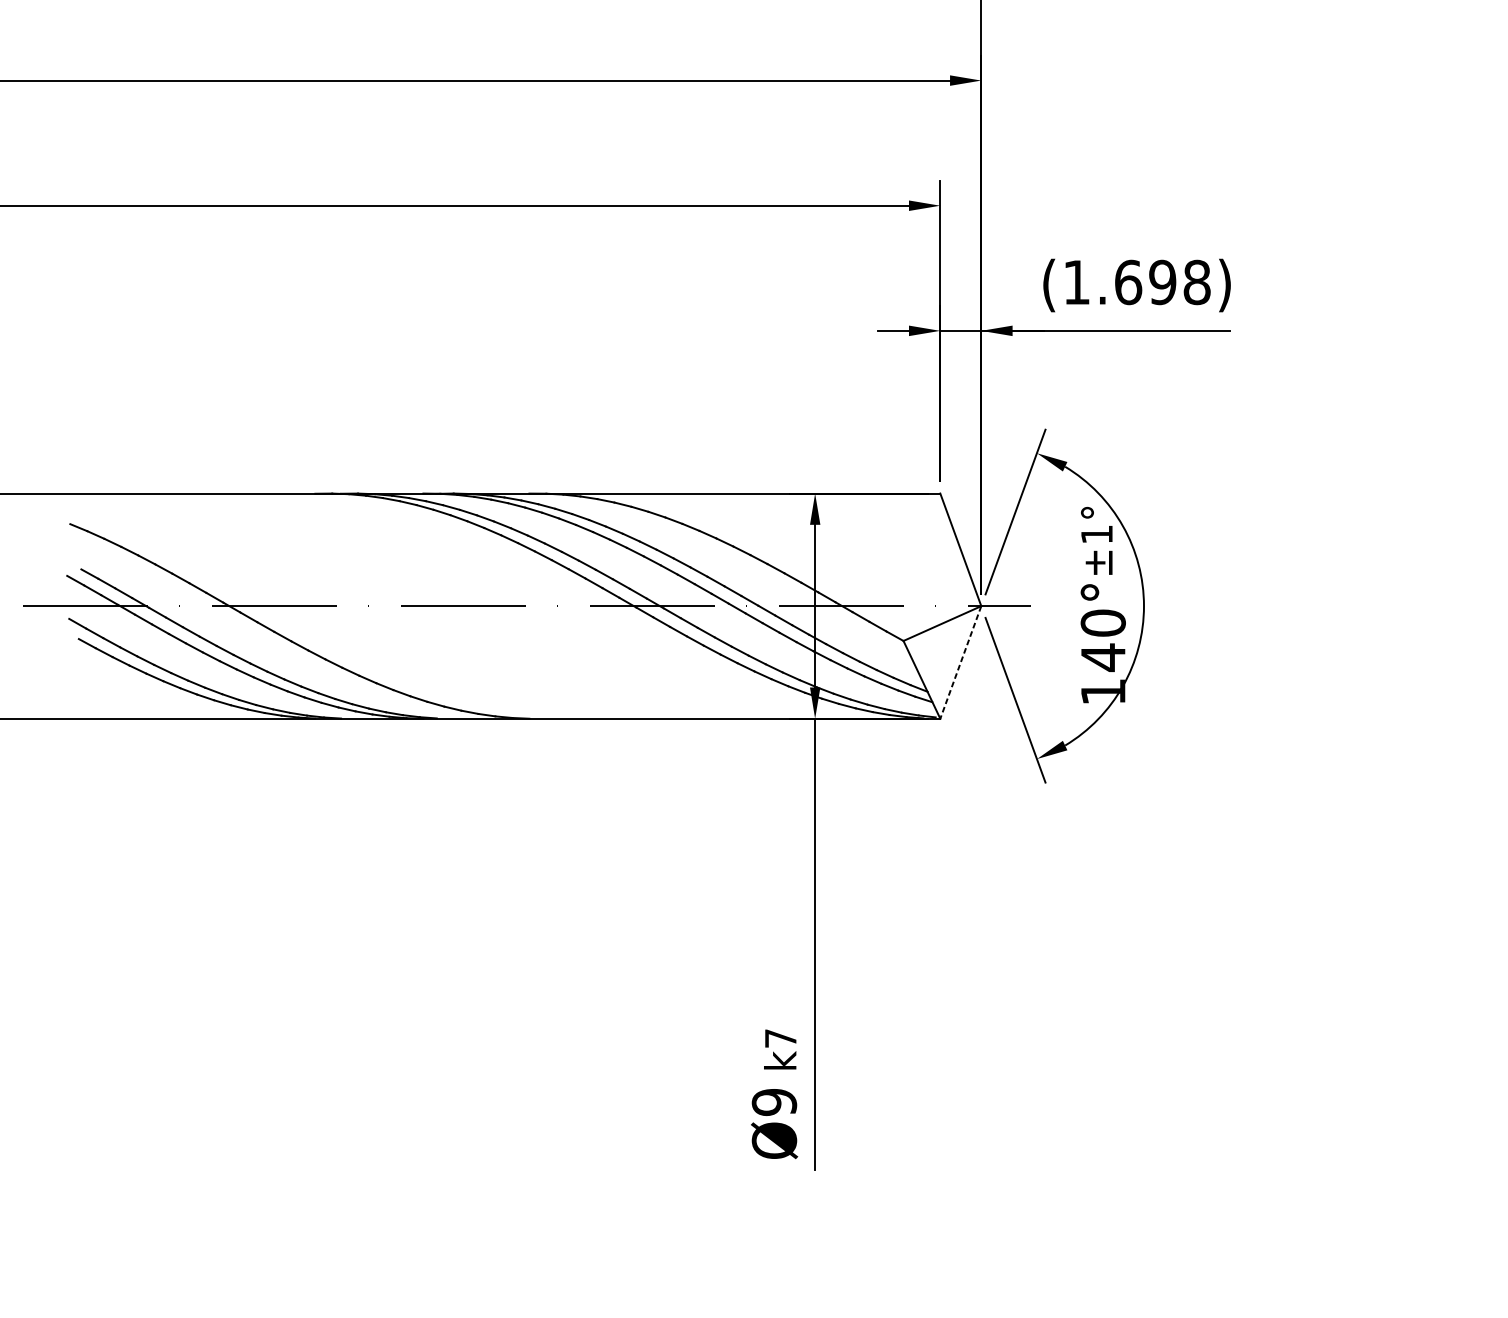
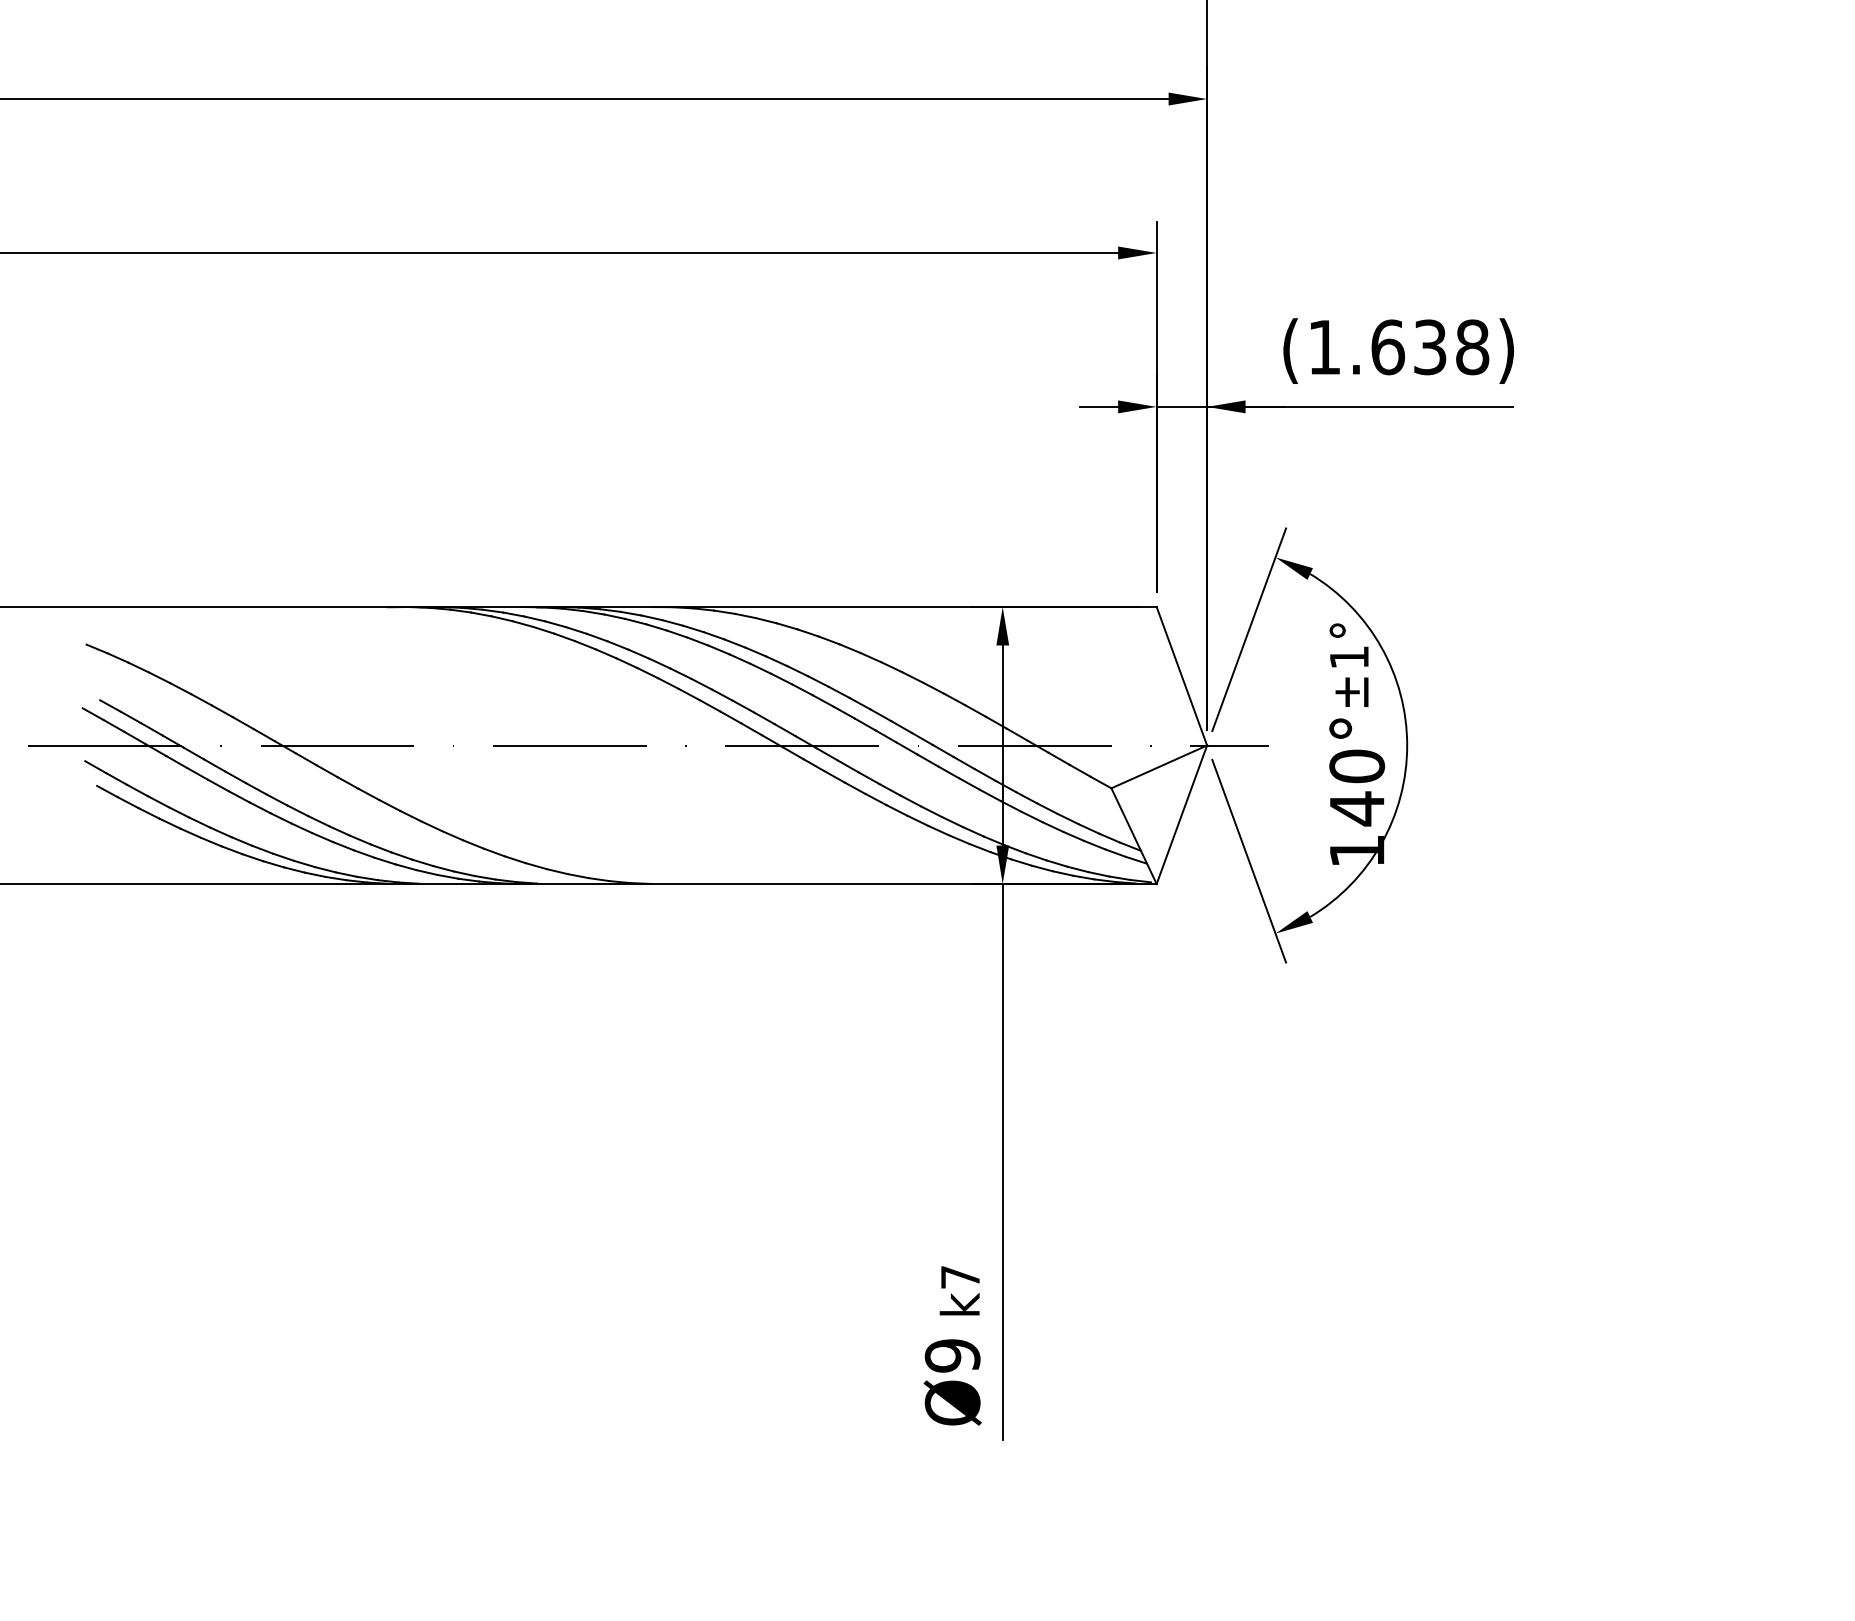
text: (1162, 282) -> (1429, 347), (1.698) -> (1.638)
line: (960, 662) -> (1181, 814), dashed -> solid

